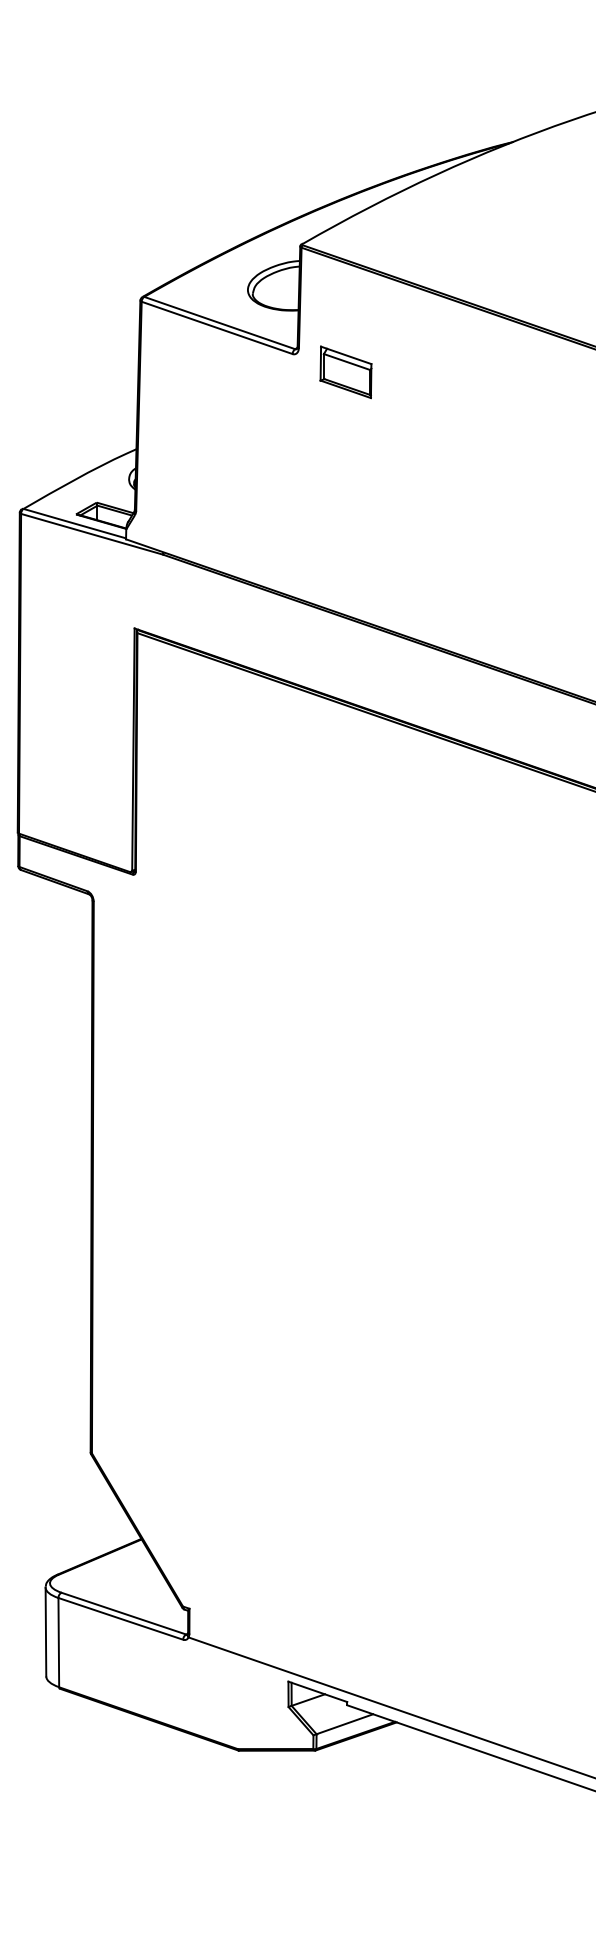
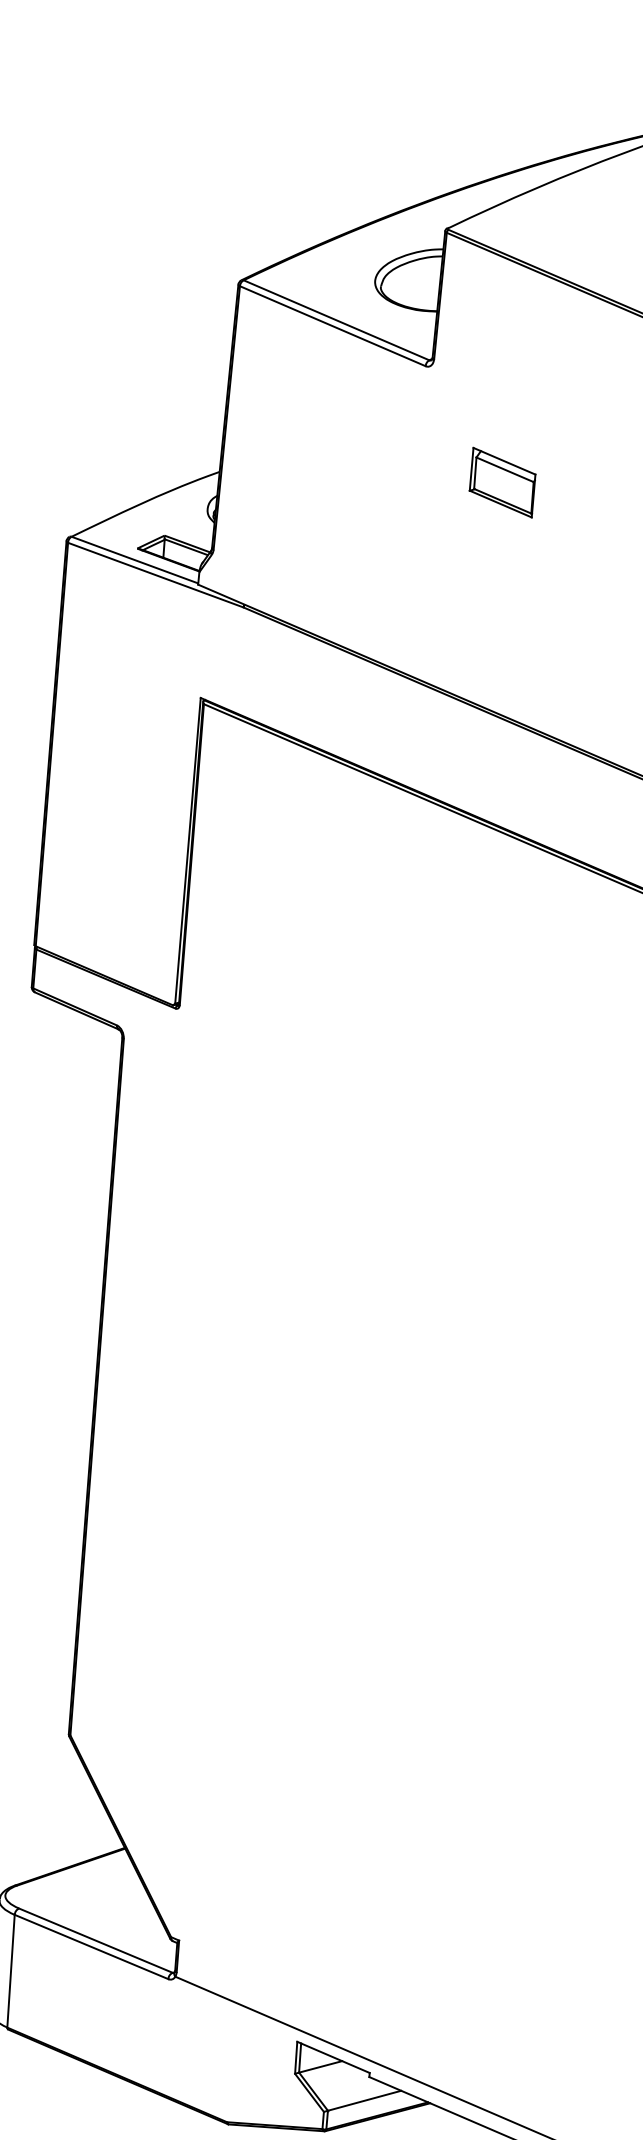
part: (345, 372) -> (501, 482), moved

